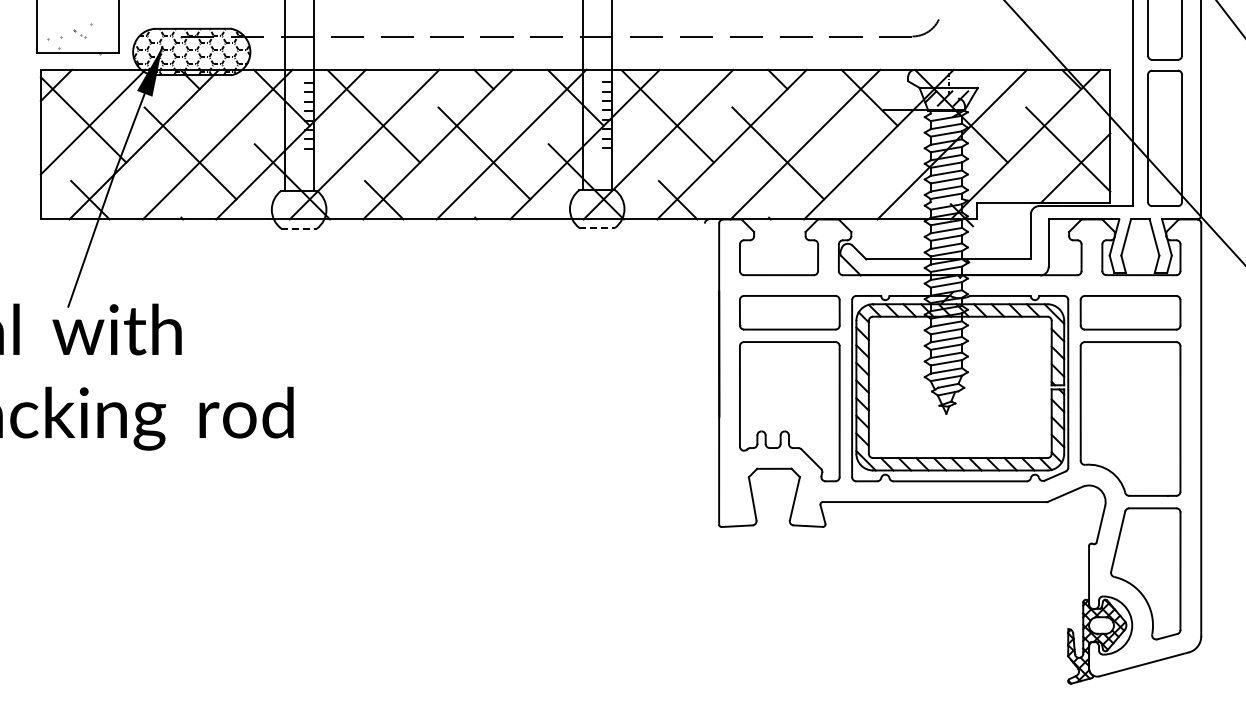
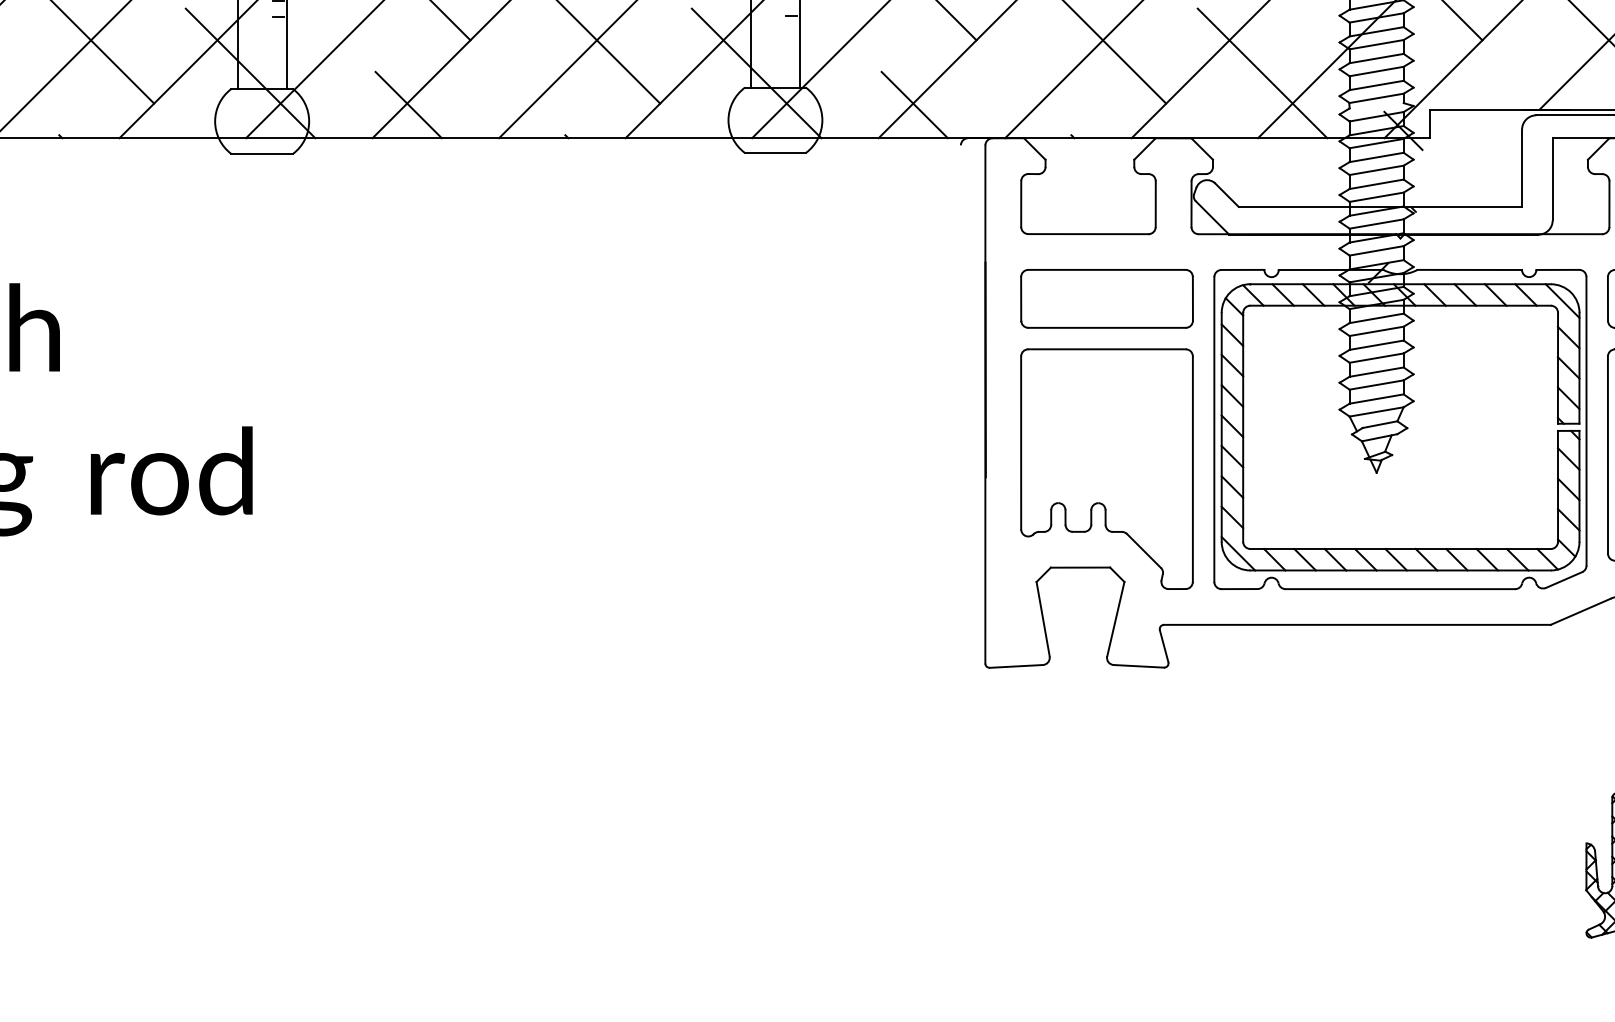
line: (879, 181) -> (1261, 72), added
line: (597, 227) -> (775, 152), dashed -> solid
line: (299, 228) -> (262, 153), dashed -> solid

